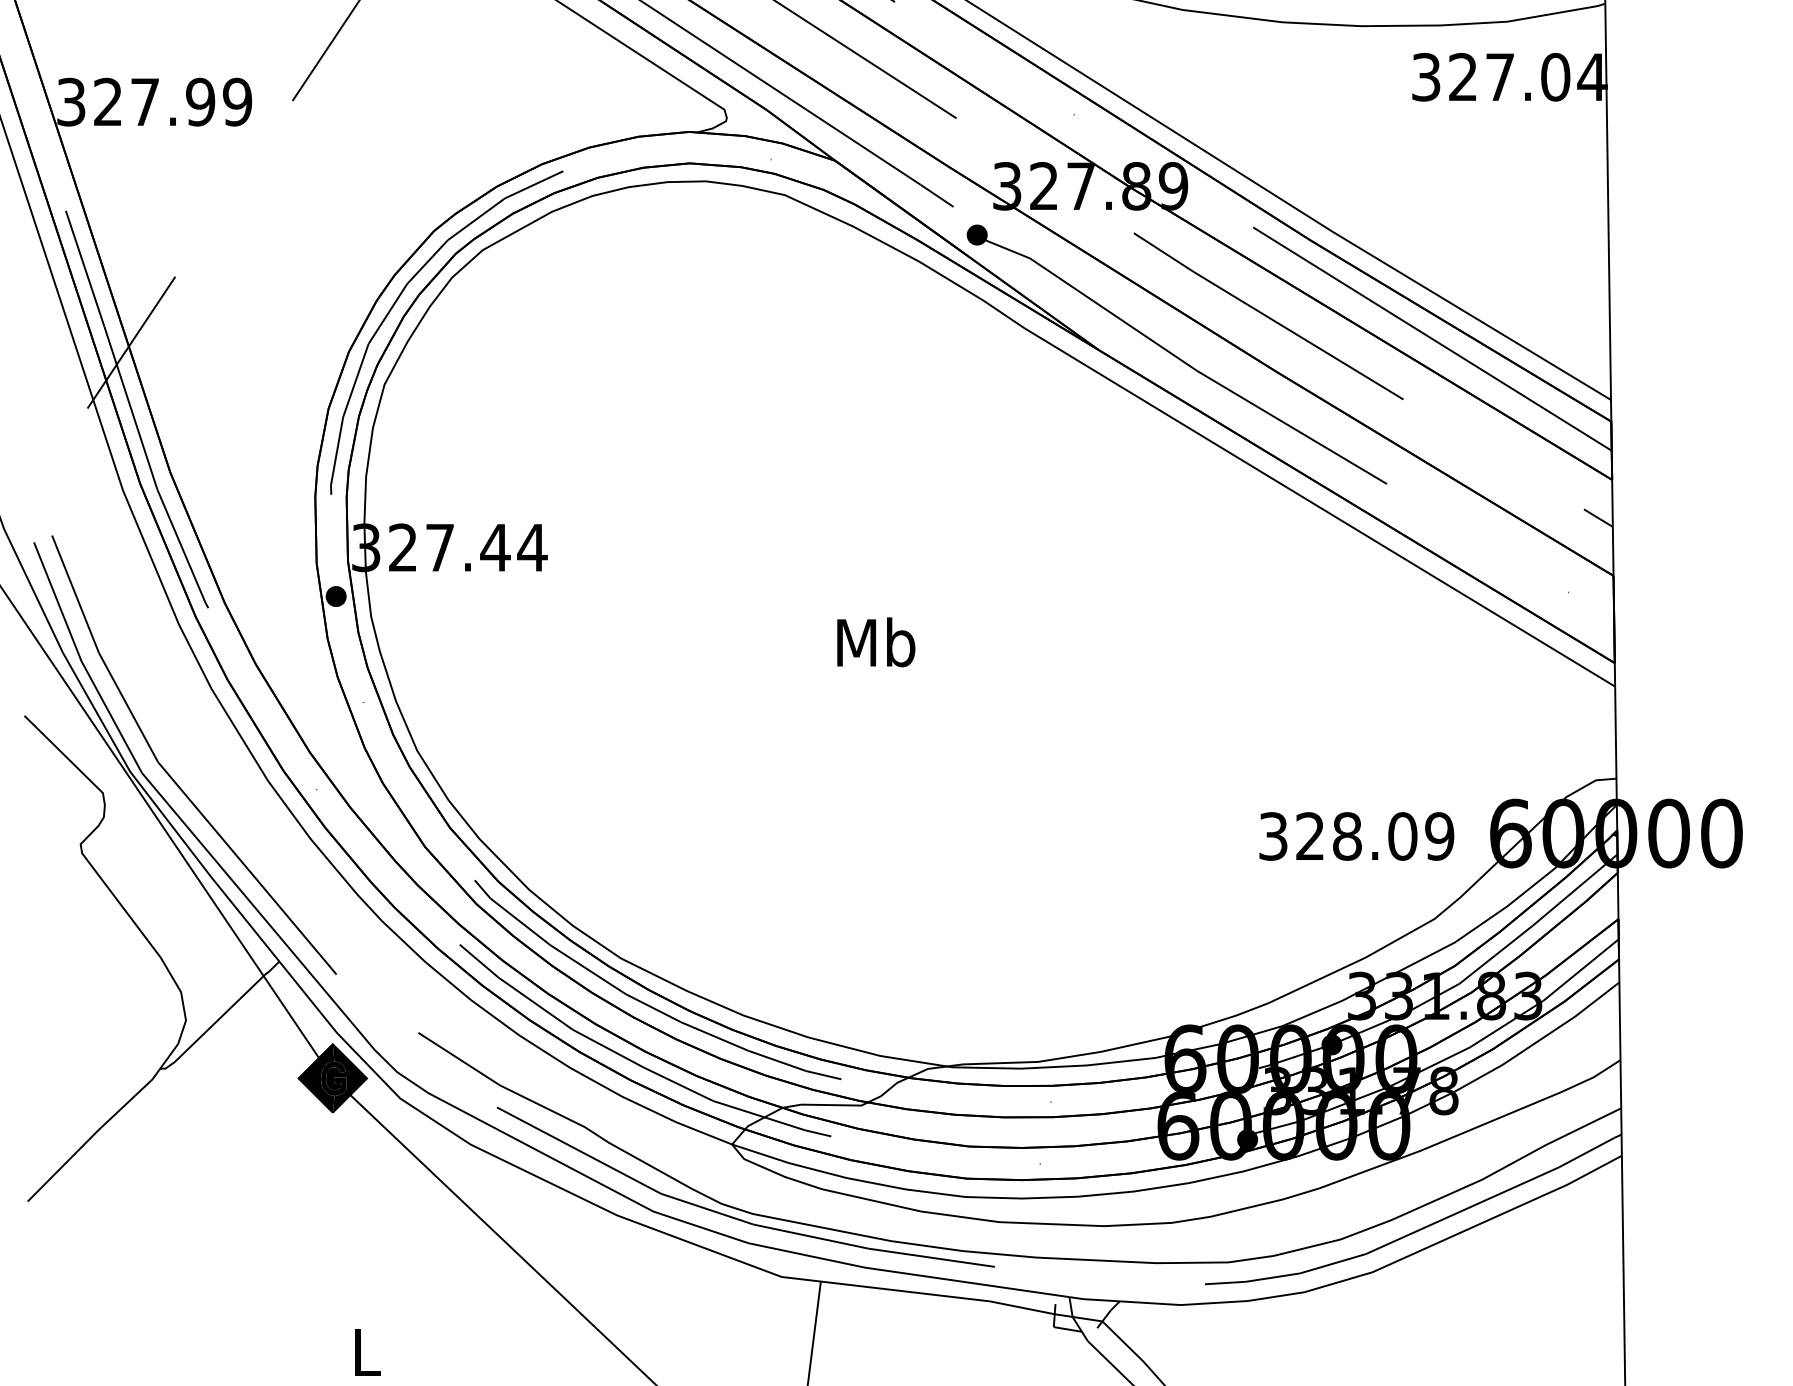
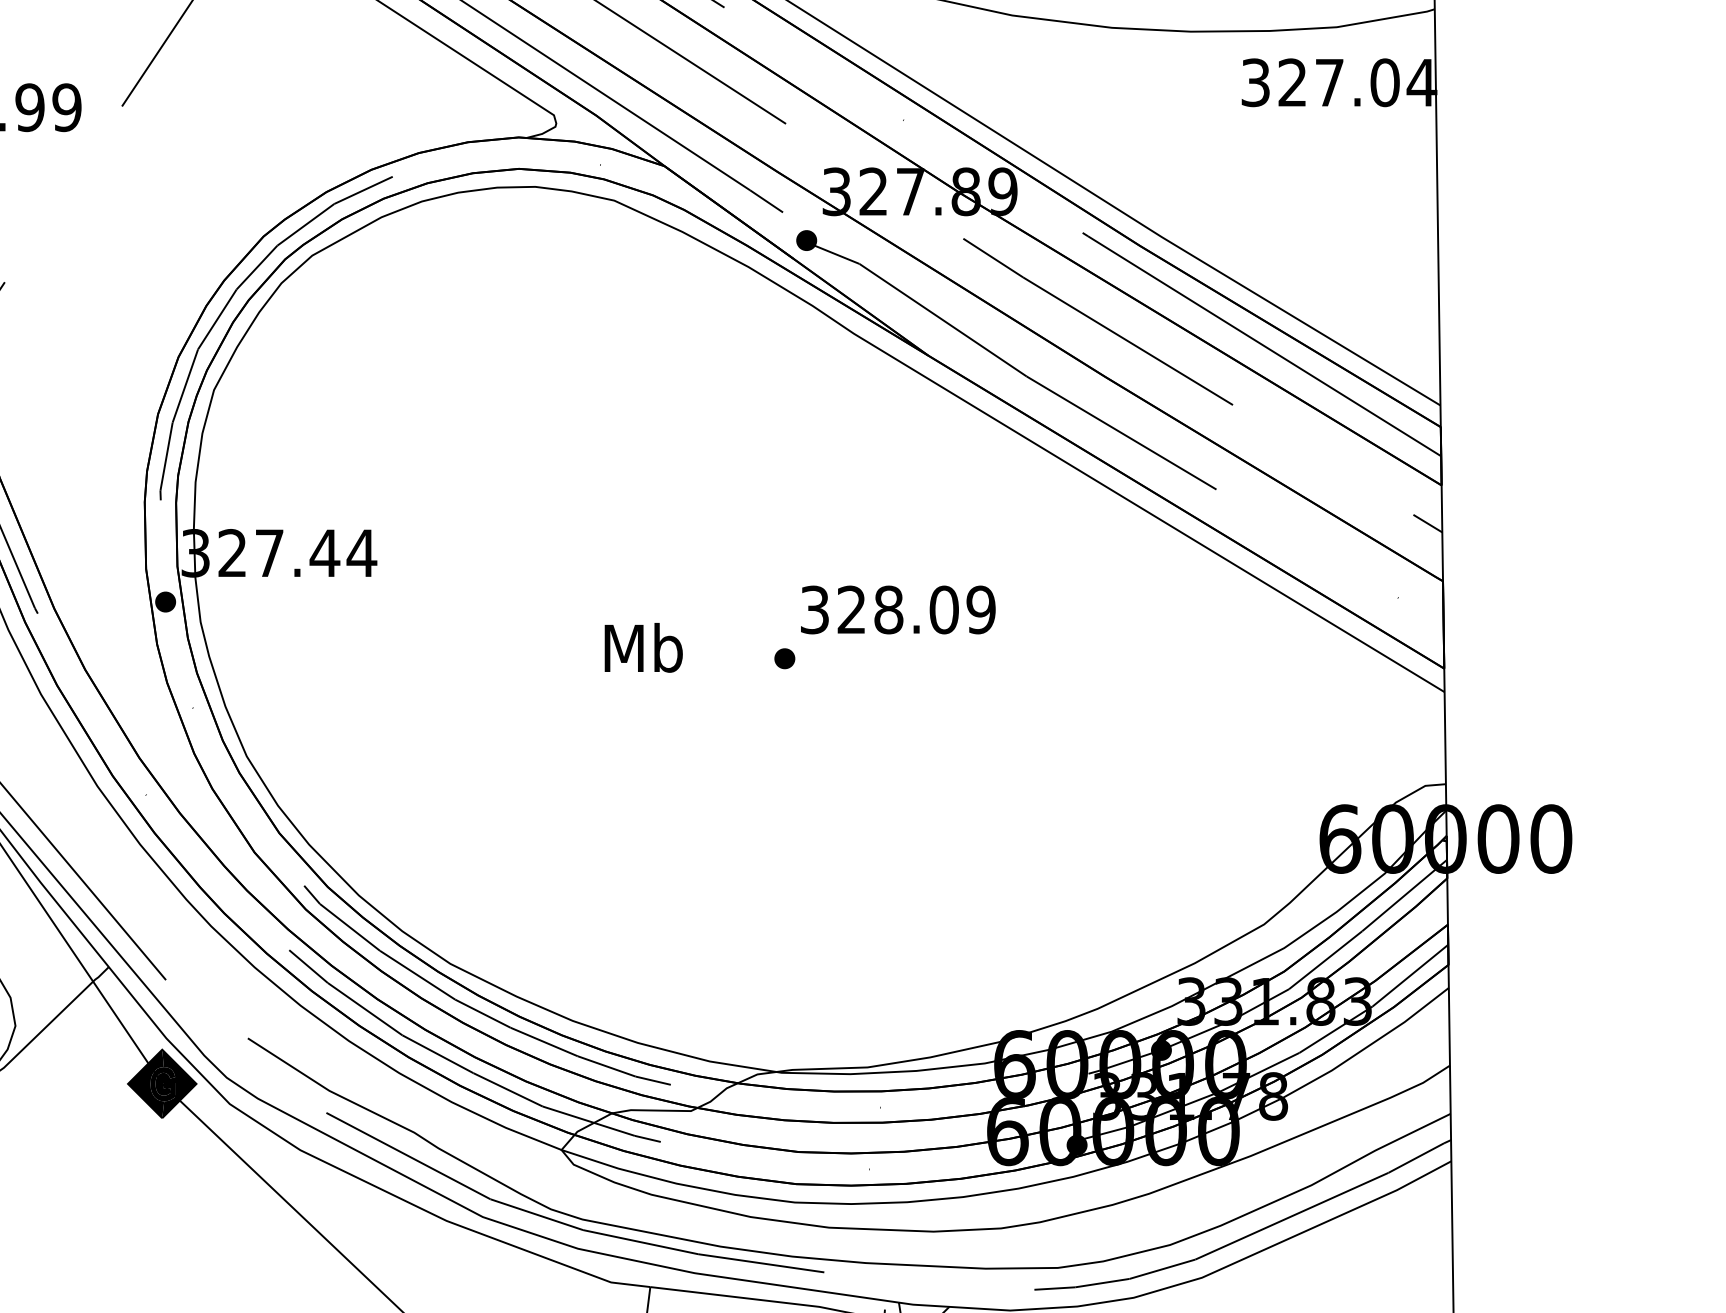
text: (876, 642) -> (643, 648), moved
part: (955, 652) -> (784, 658), added
text: (1356, 836) -> (897, 610), moved

